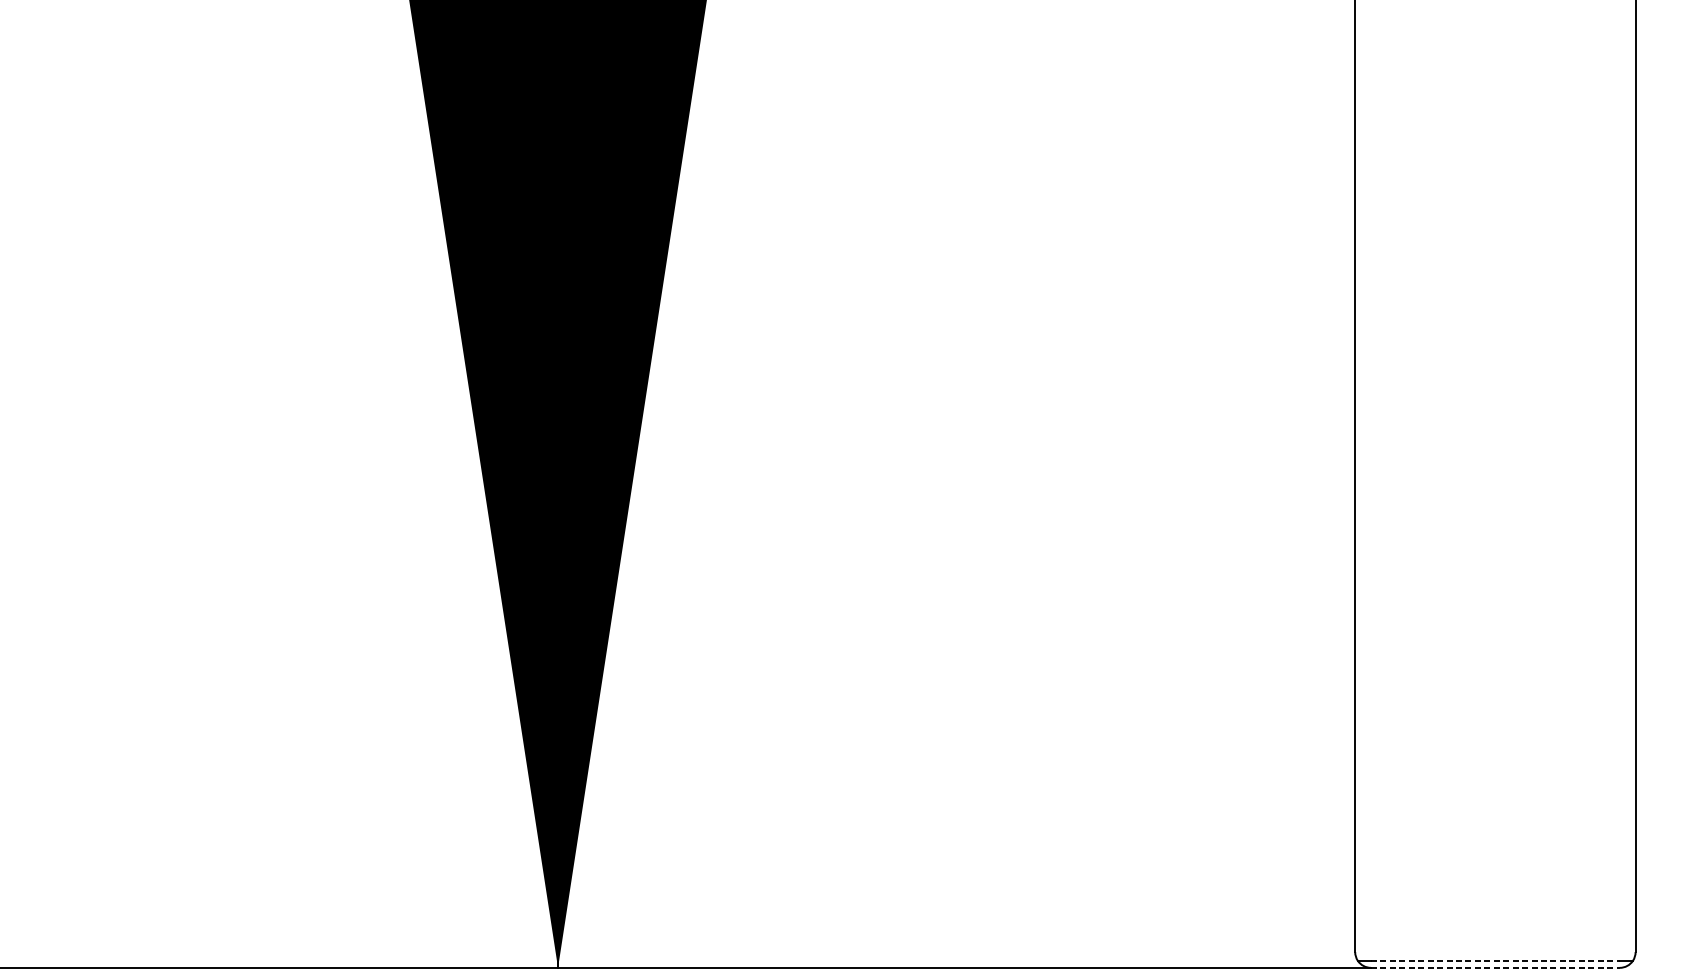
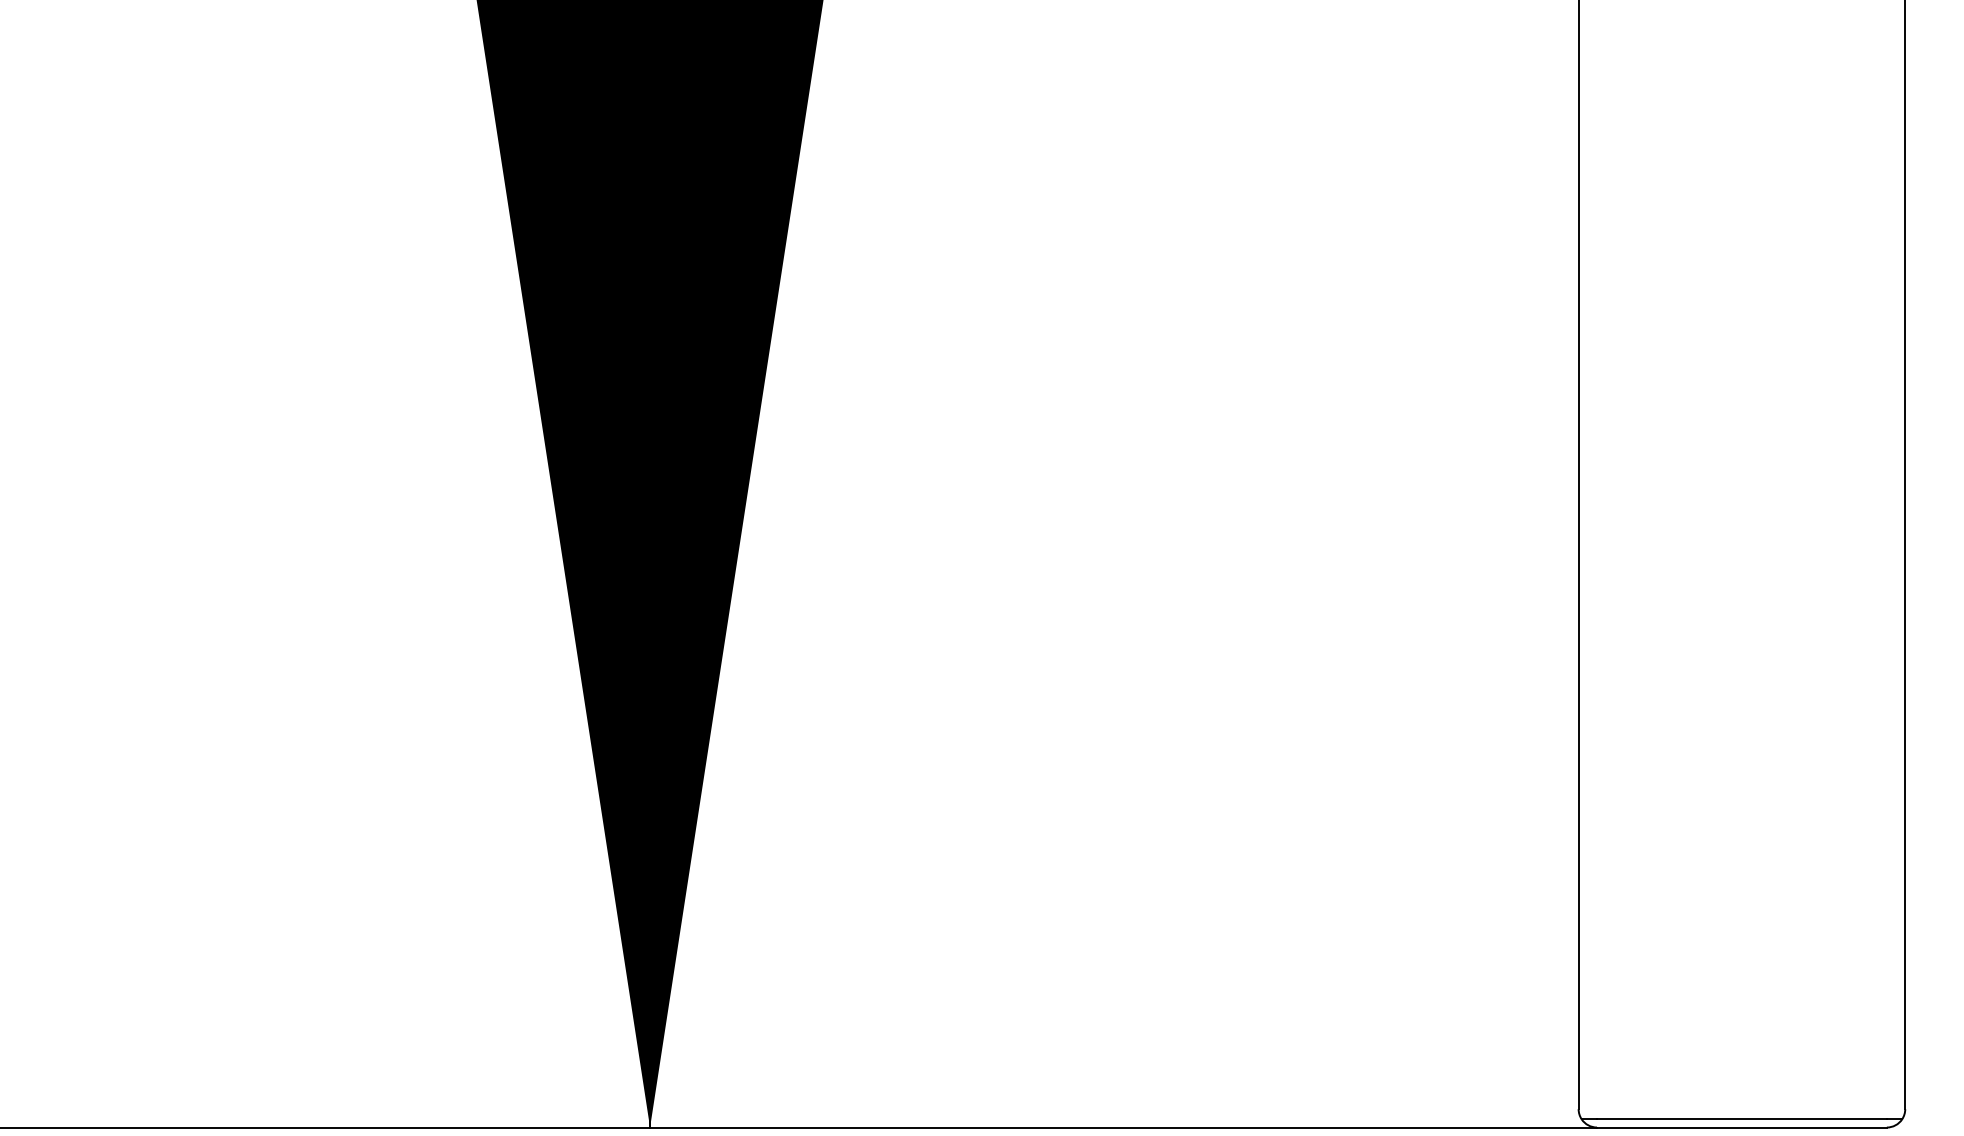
line: (1495, 960) -> (1741, 1119), dashed -> solid
line: (1495, 967) -> (1741, 1127), dashed -> solid

